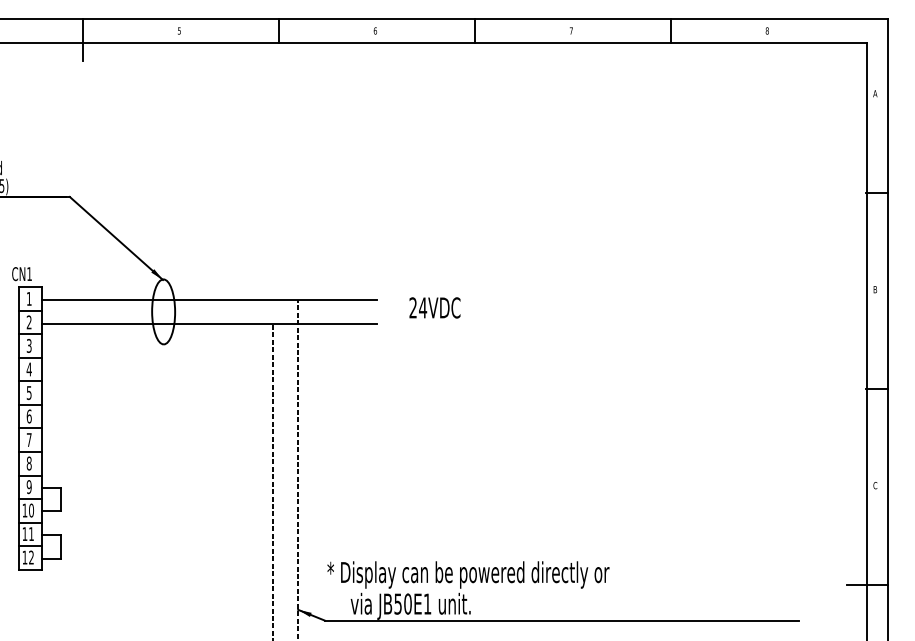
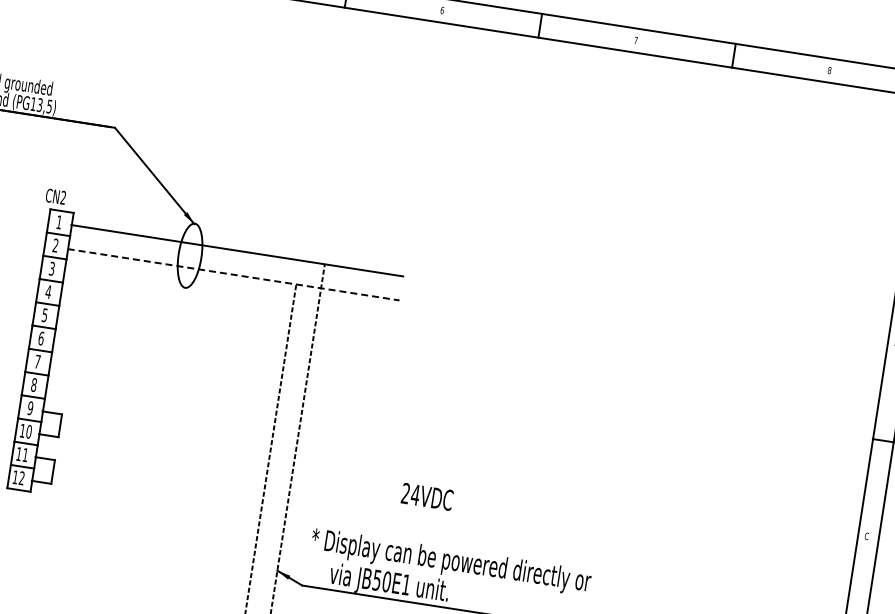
text: (29, 273) -> (63, 197), CN1 -> CN2
text: (434, 307) -> (426, 496), moved
line: (209, 324) -> (233, 275), solid -> dashed

